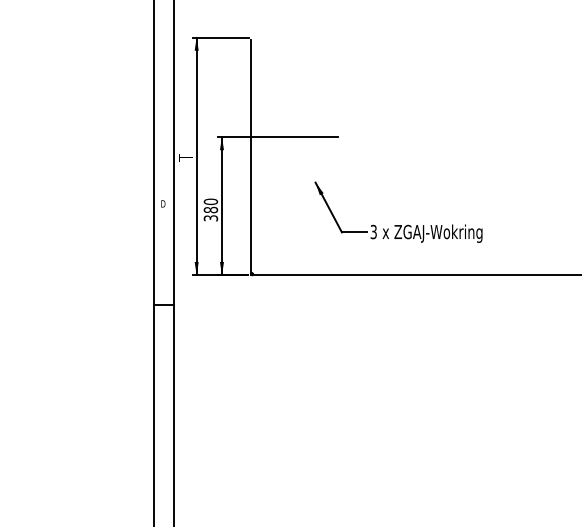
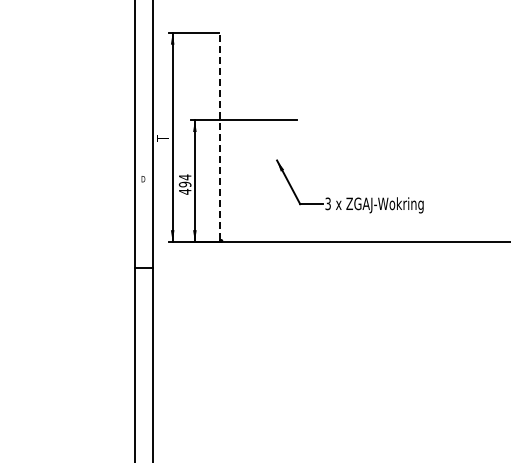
line: (251, 156) -> (220, 137), solid -> dashed
text: (210, 209) -> (184, 184), 380 -> 494

